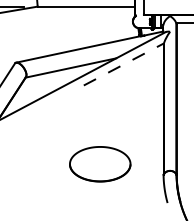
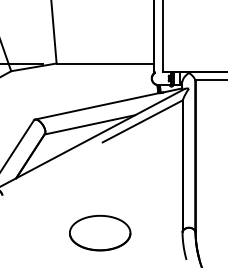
line: (124, 64) -> (143, 121), dashed -> solid
part: (100, 163) -> (100, 232), moved

